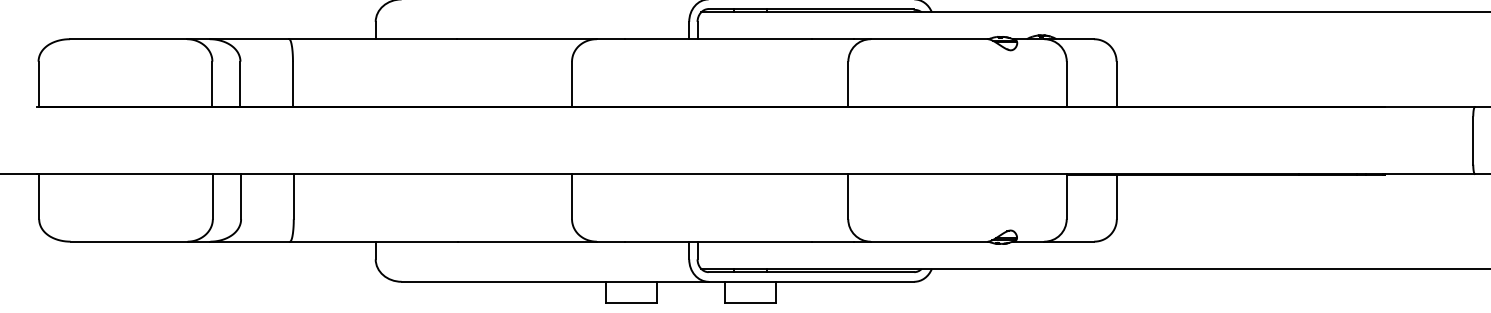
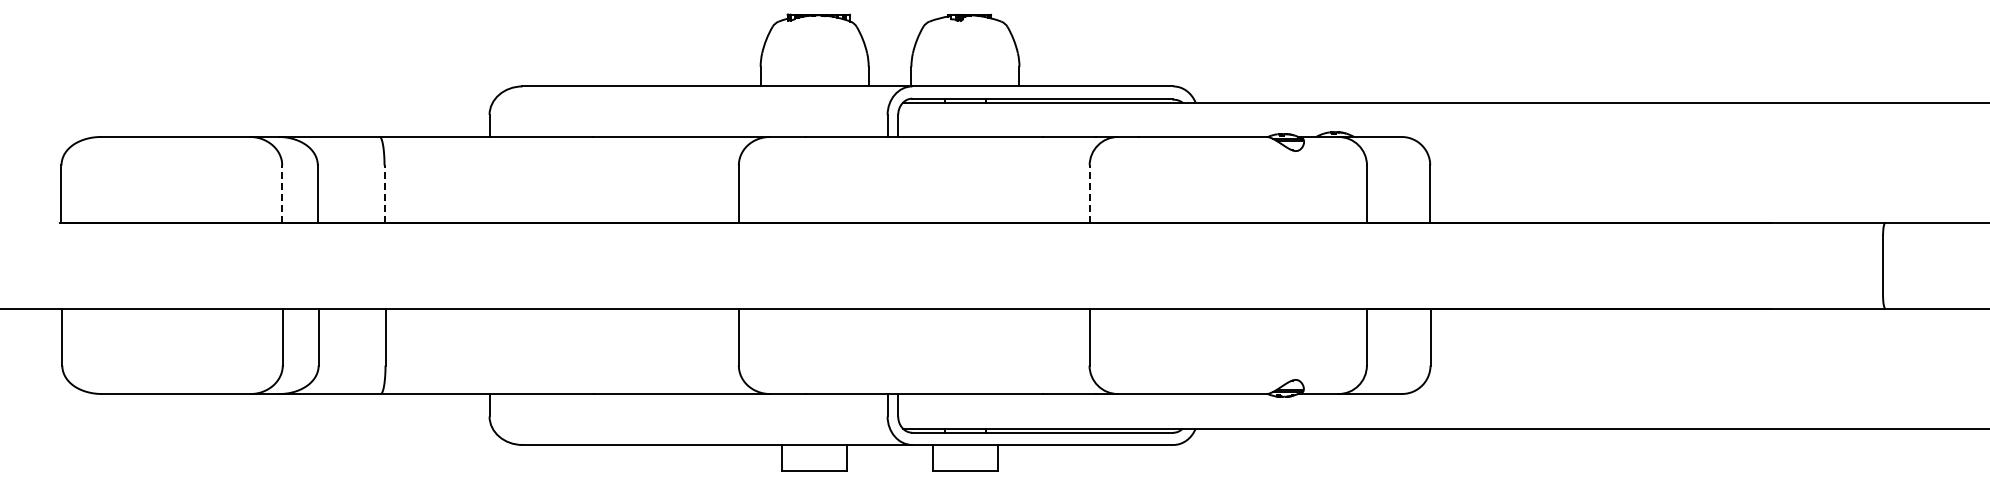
line: (212, 84) -> (282, 194), solid -> dashed
line: (292, 84) -> (384, 194), solid -> dashed
line: (848, 84) -> (1089, 194), solid -> dashed

